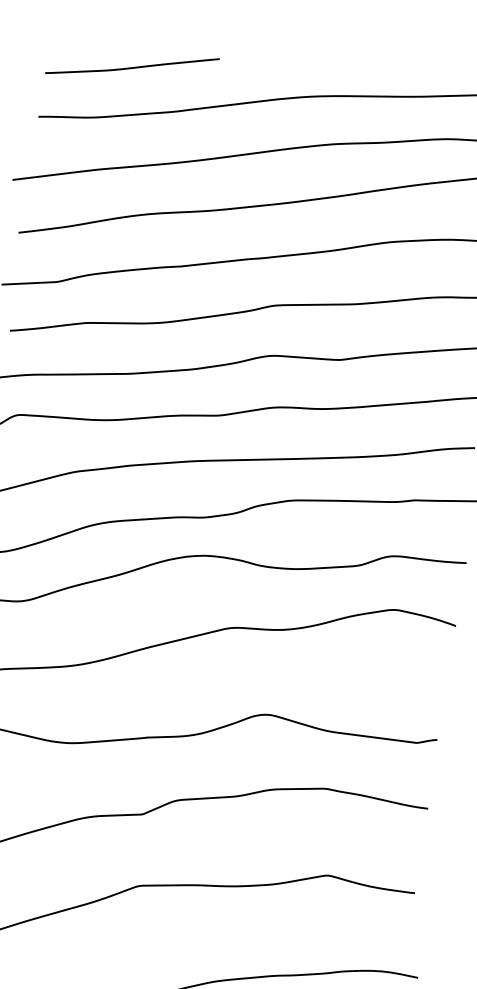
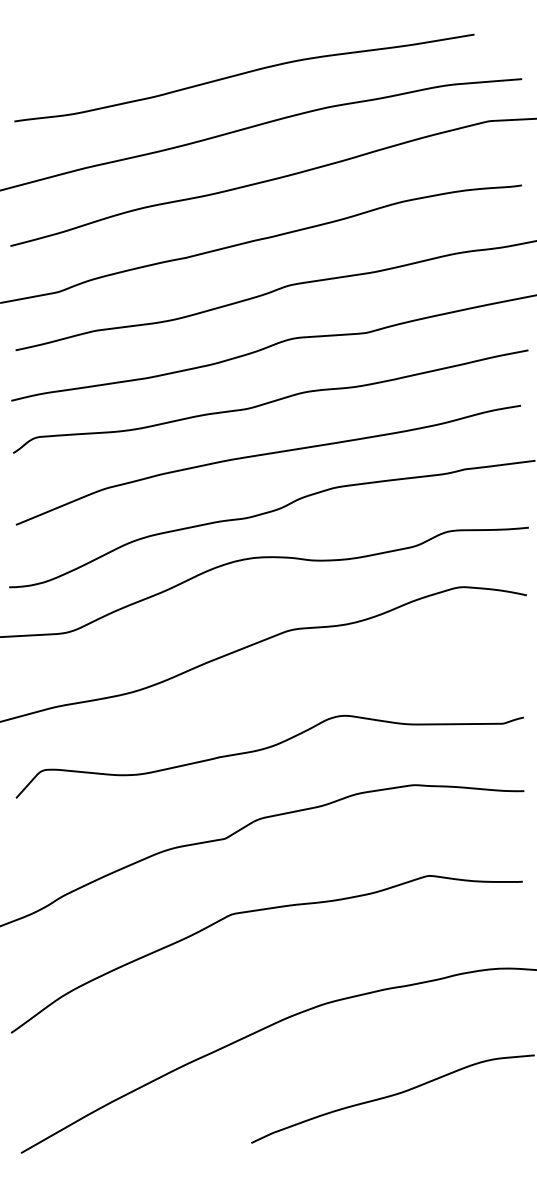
curve: (132, 66) -> (105, 55), removed

